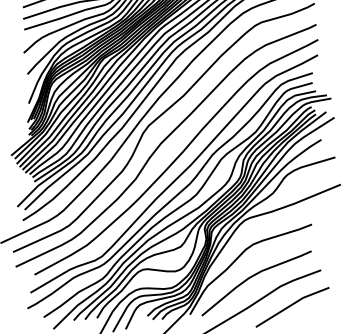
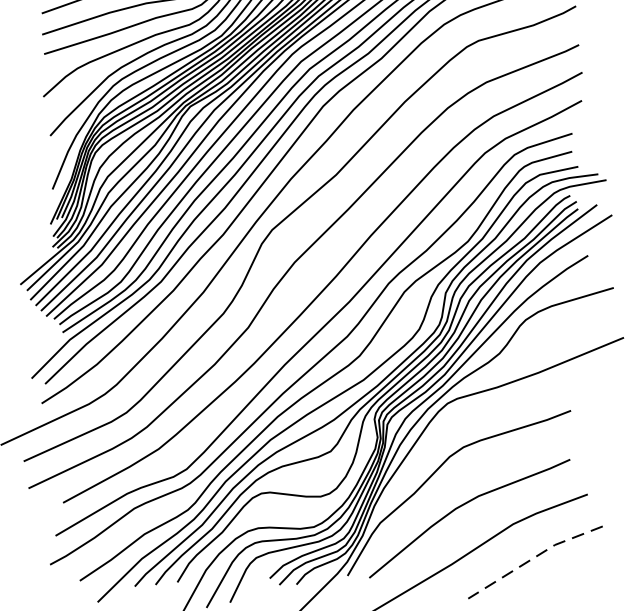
line: (292, 304) -> (535, 557), solid -> dashed

